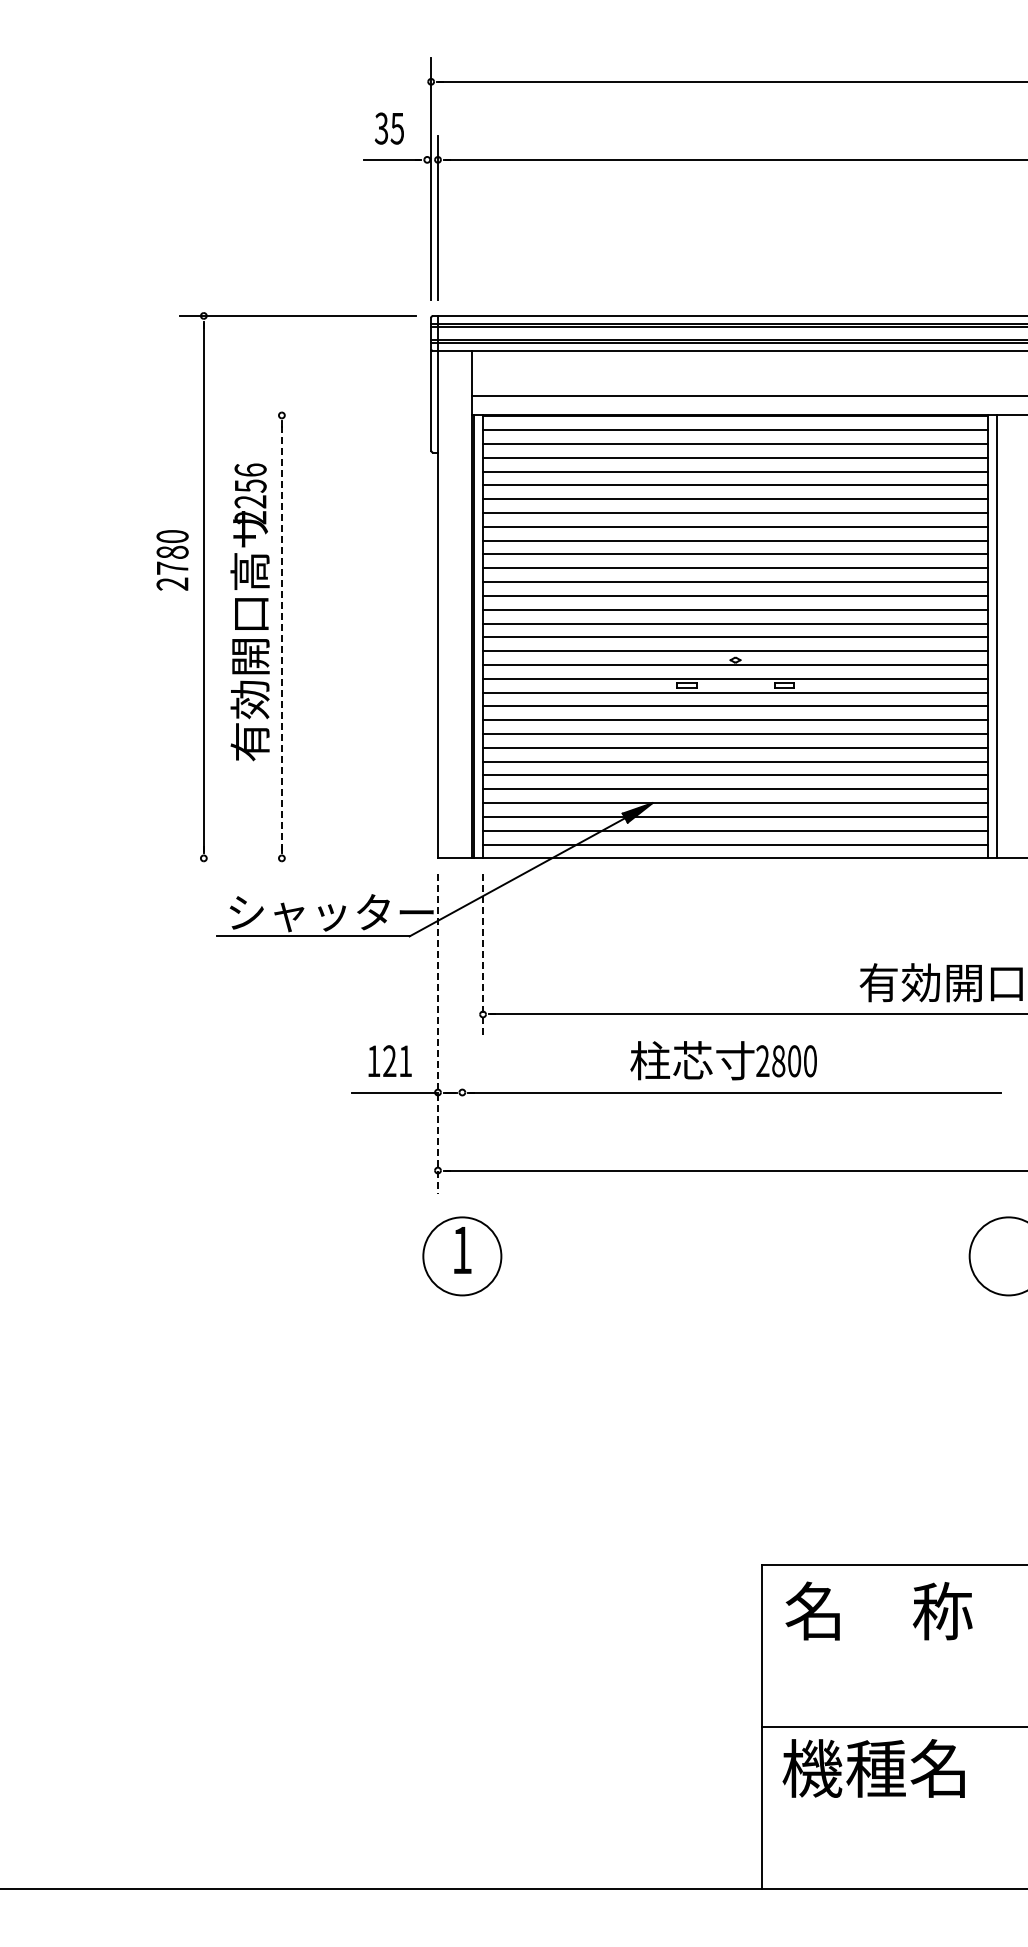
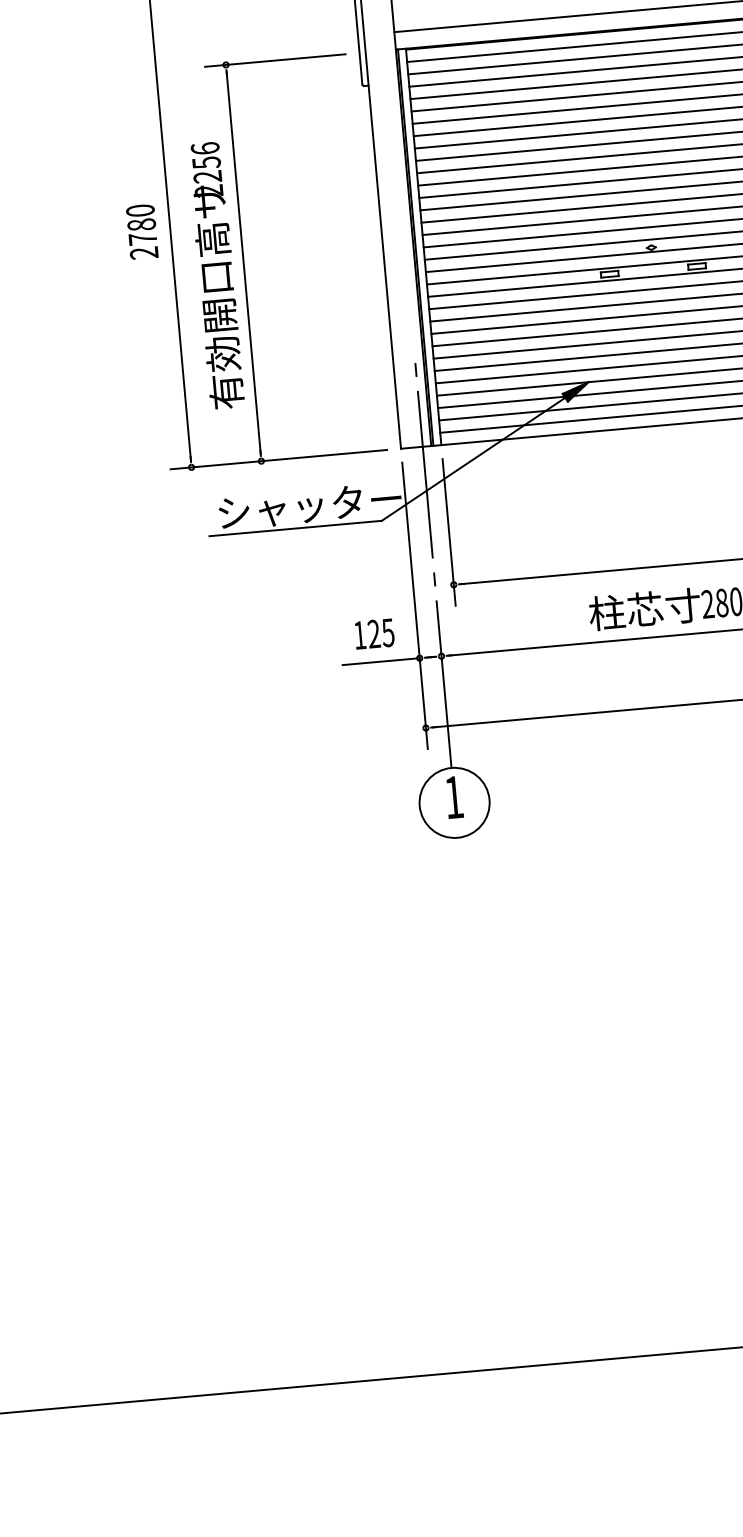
line: (336, 415) -> (274, 60), added
text: (172, 560) -> (142, 232), moved
text: (249, 612) -> (215, 276), moved
line: (281, 636) -> (243, 262), dashed -> solid
line: (301, 858) -> (278, 459), added
line: (483, 955) -> (449, 532), dashed -> solid
line: (462, 988) -> (433, 563), added
line: (437, 1033) -> (414, 605), dashed -> solid
text: (405, 1061) -> (388, 633), 121 -> 125

